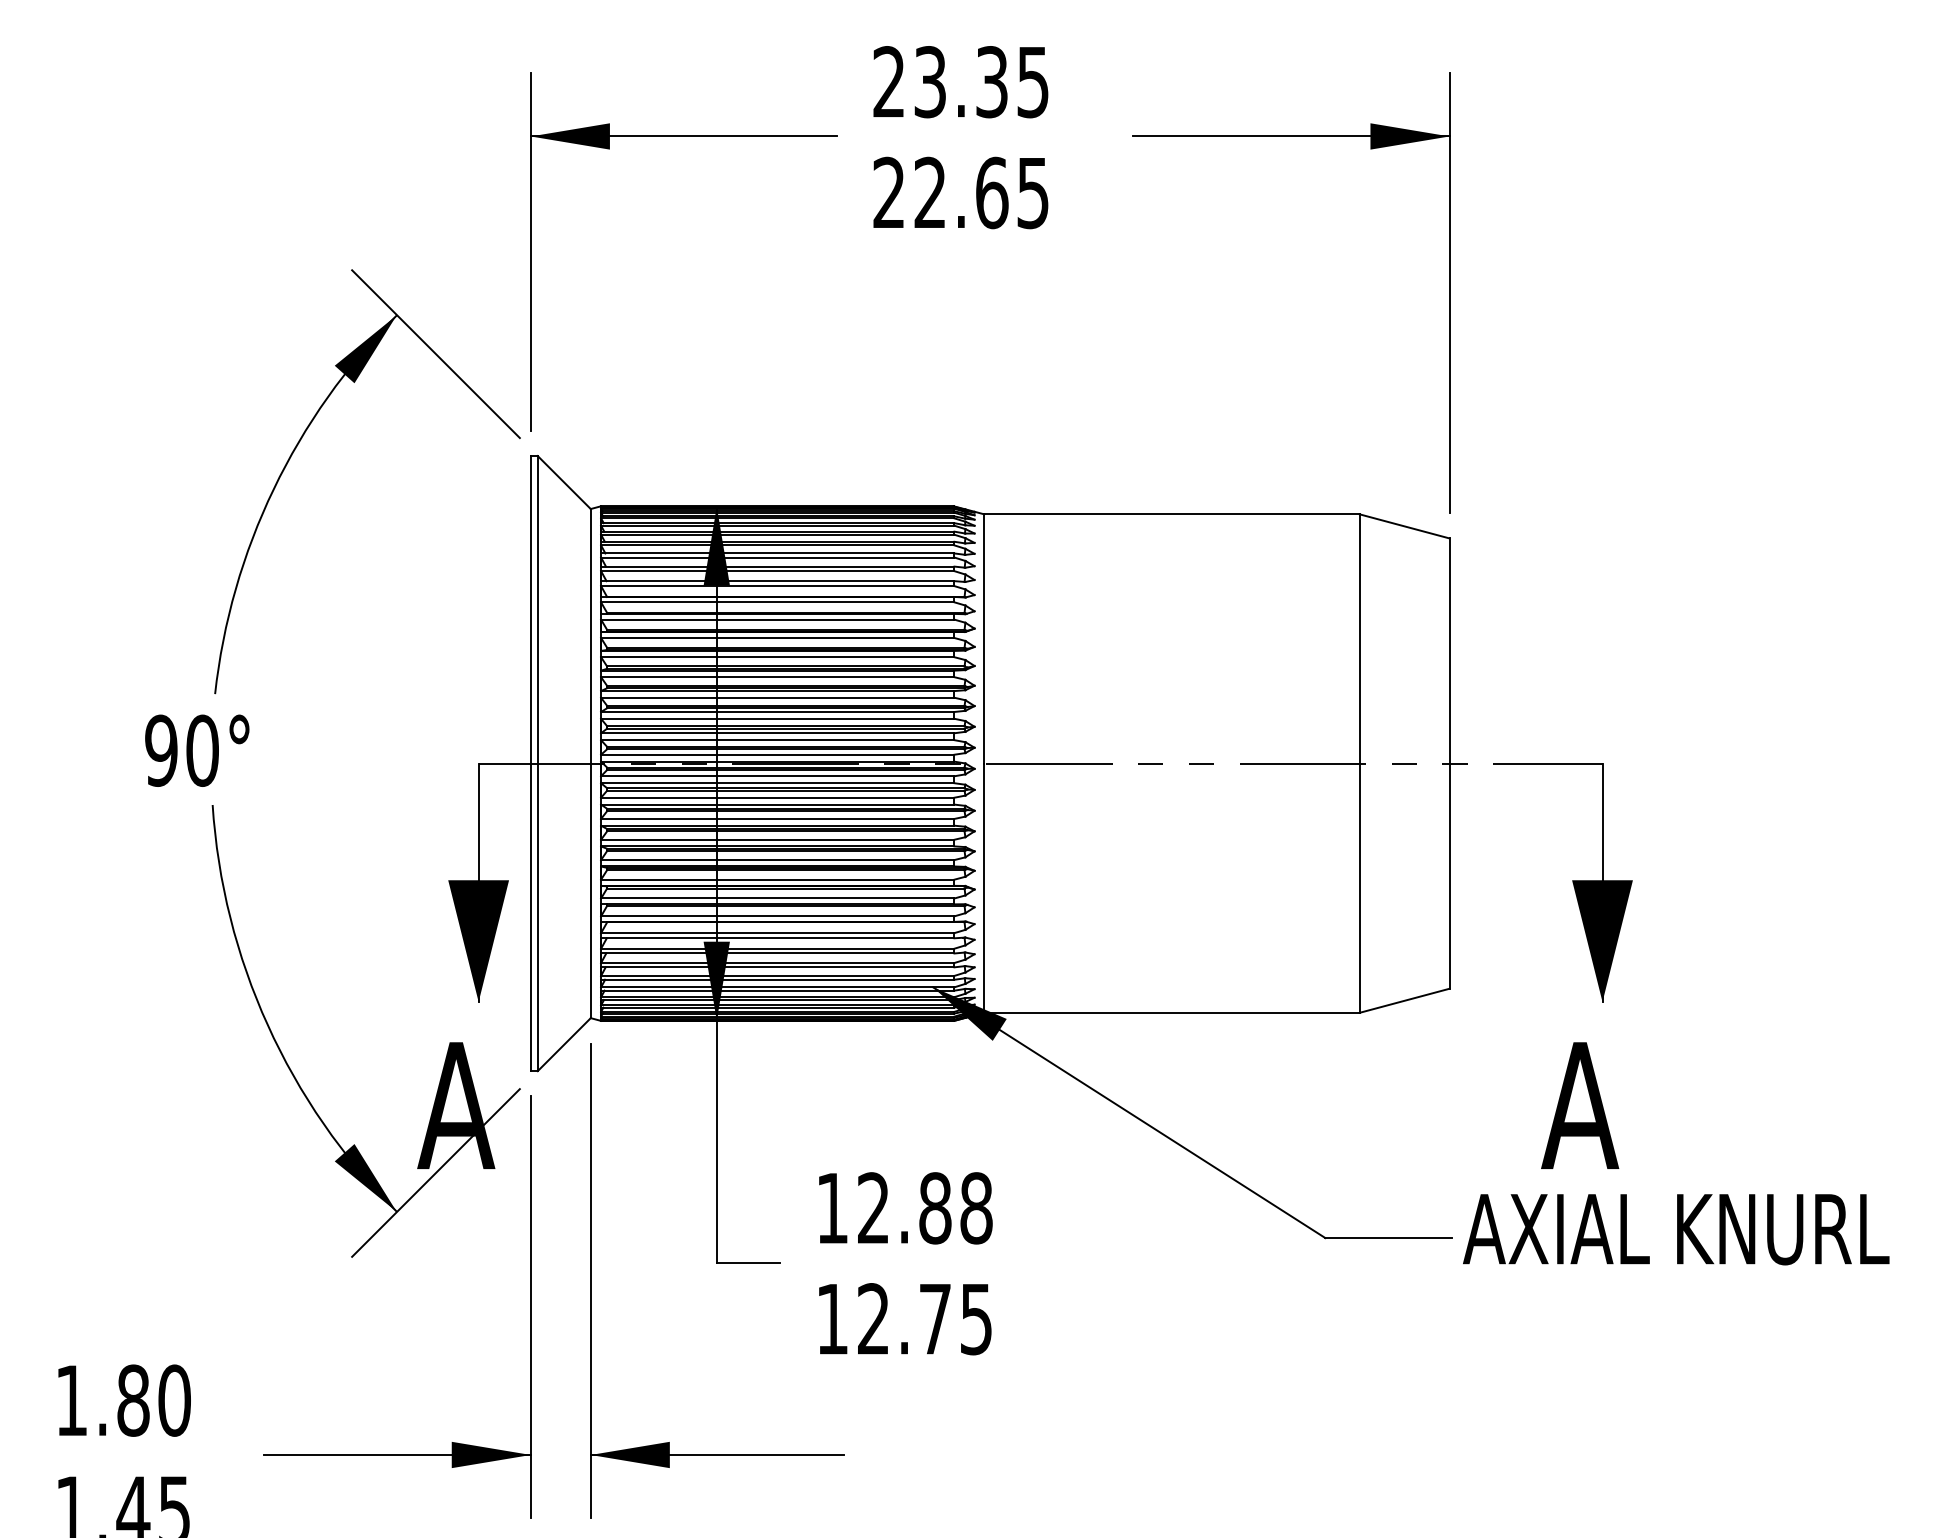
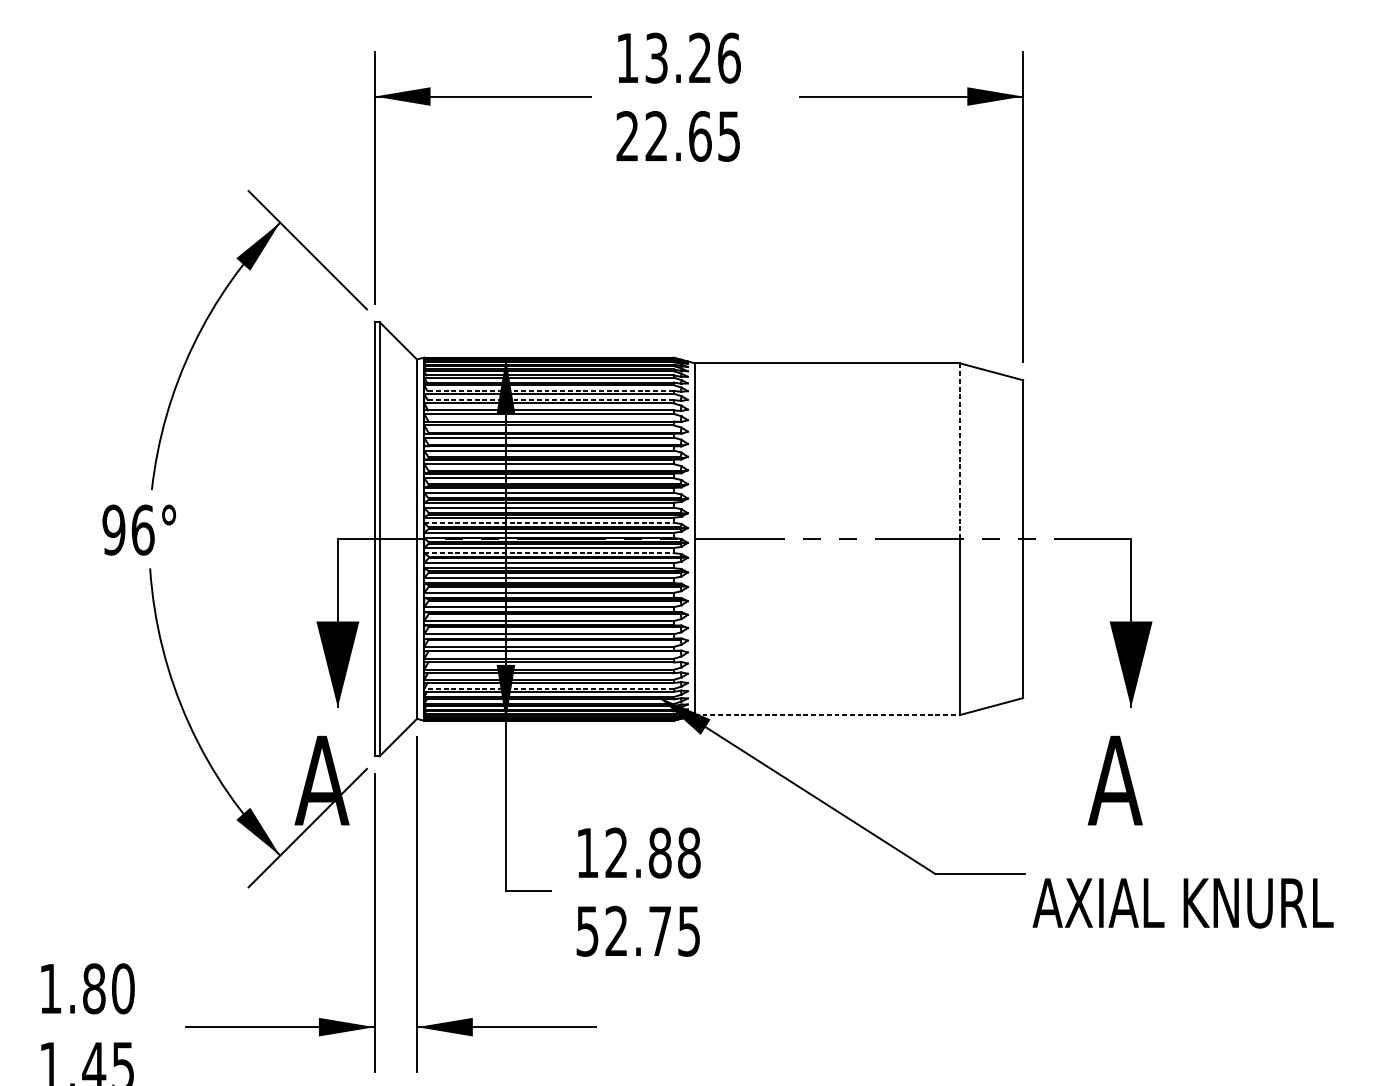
text: (961, 82) -> (678, 58), 23.35 -> 13.26
line: (777, 553) -> (548, 390), solid -> dashed
line: (777, 566) -> (548, 400), solid -> dashed
line: (1359, 638) -> (959, 450), solid -> dashed
line: (777, 740) -> (548, 522), solid -> dashed
text: (202, 750) -> (142, 529), 90° -> 96°
line: (777, 783) -> (548, 553), solid -> dashed
line: (777, 975) -> (548, 688), solid -> dashed
line: (1171, 1012) -> (826, 714), solid -> dashed
text: (1676, 1229) -> (1183, 903), moved
text: (832, 1319) -> (587, 931), 12.75 -> 52.75

